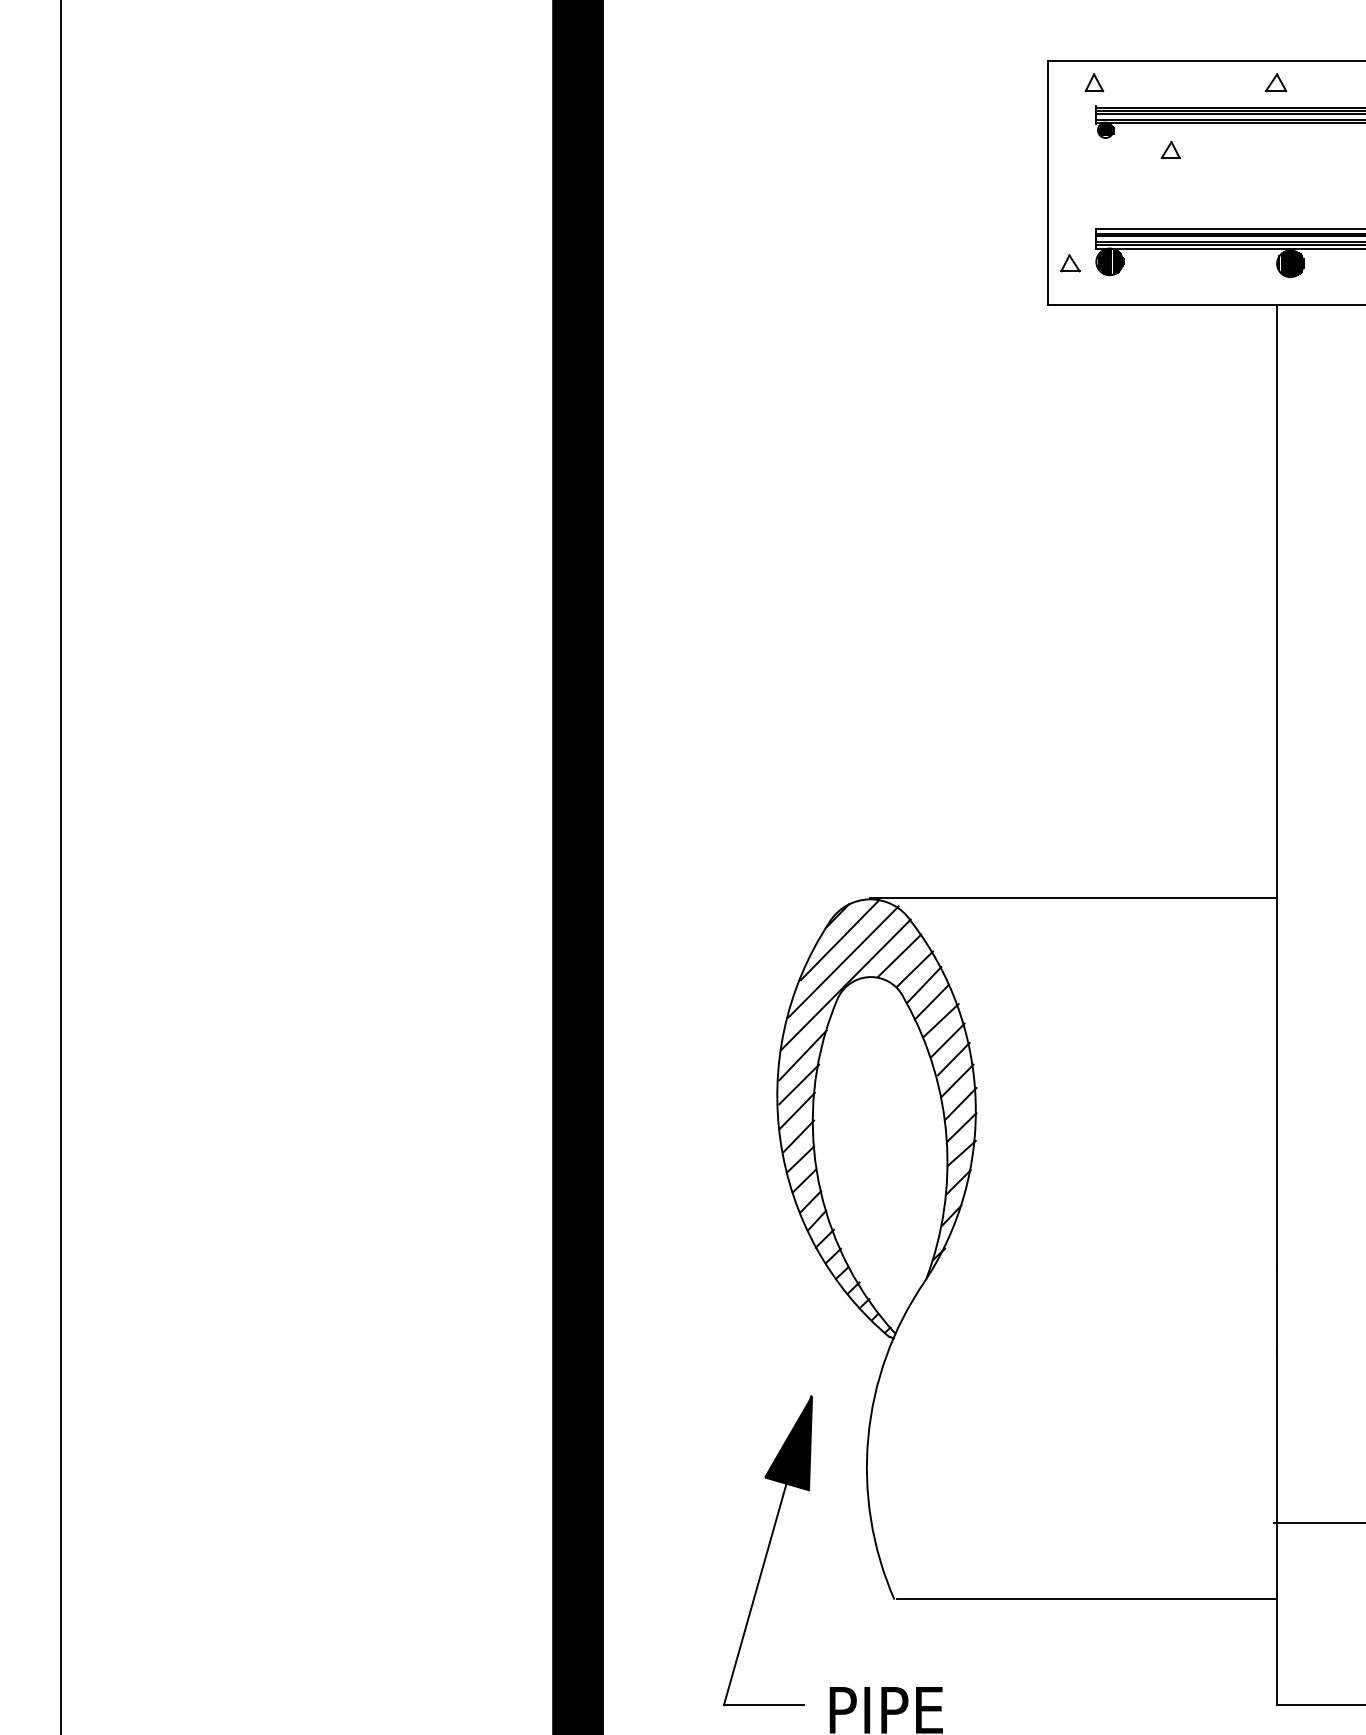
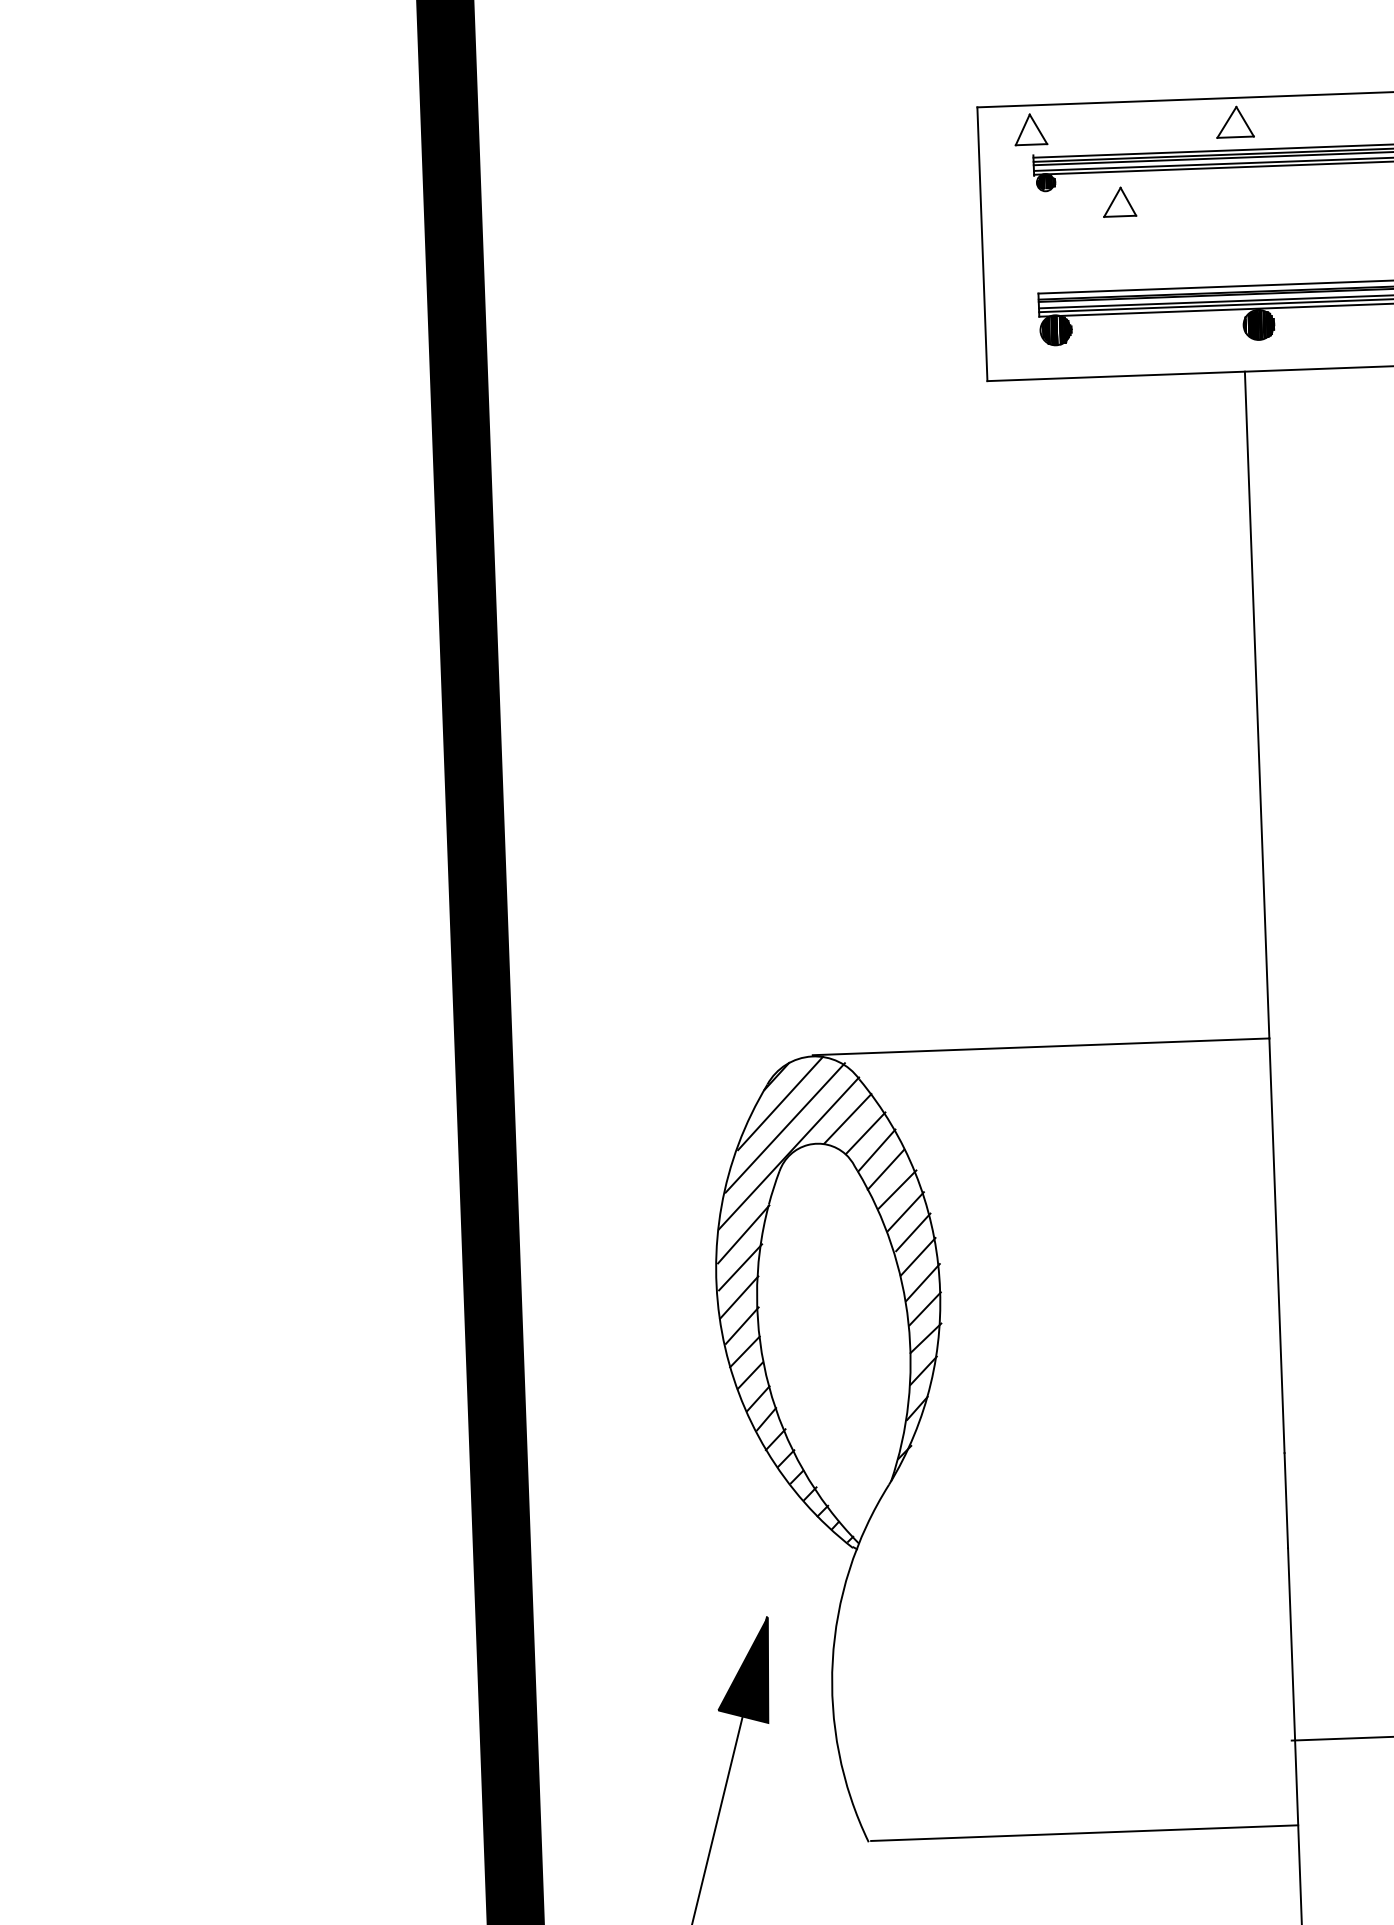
part: (1094, 82) -> (1031, 129), size x1.6
part: (1275, 82) -> (1234, 121), size x1.6
part: (1170, 149) -> (1119, 201), size x1.6
part: (1070, 263) -> (1011, 333), removed

